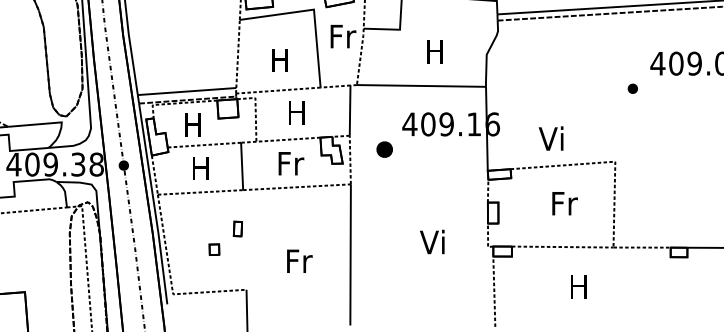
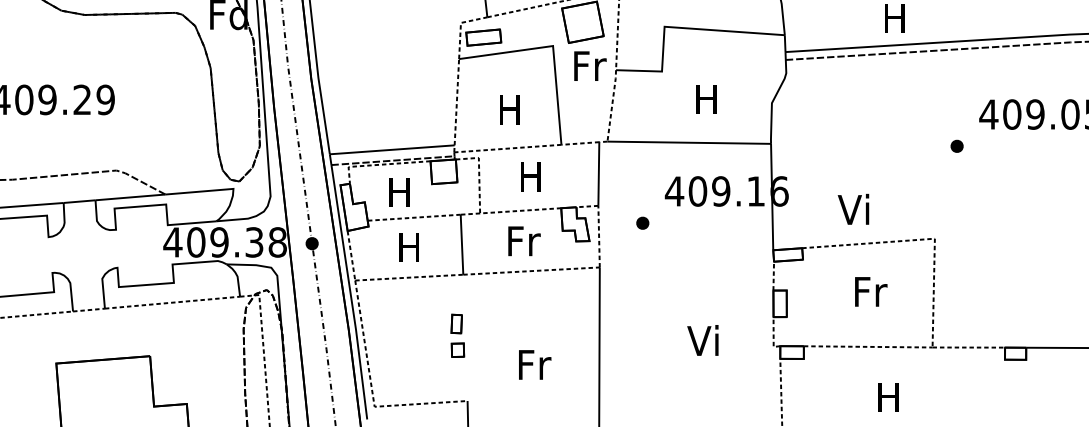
text: (343, 36) -> (590, 65), moved
part: (384, 148) -> (642, 222), size x0.62
part: (214, 249) -> (457, 349), moved

